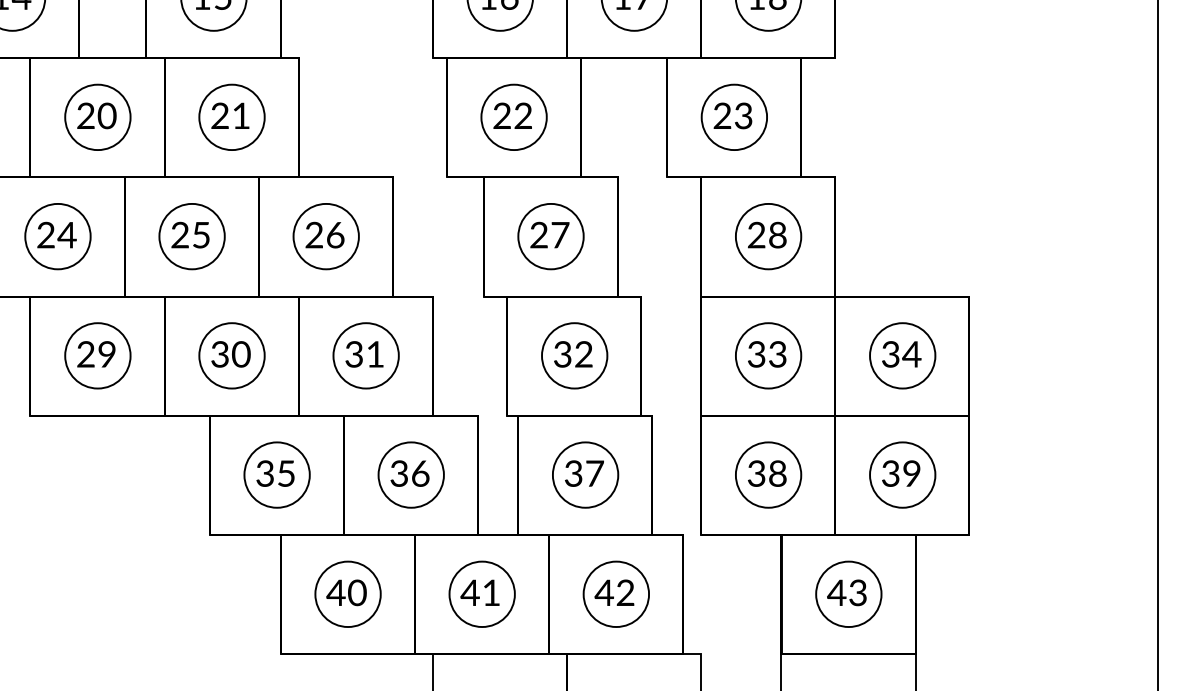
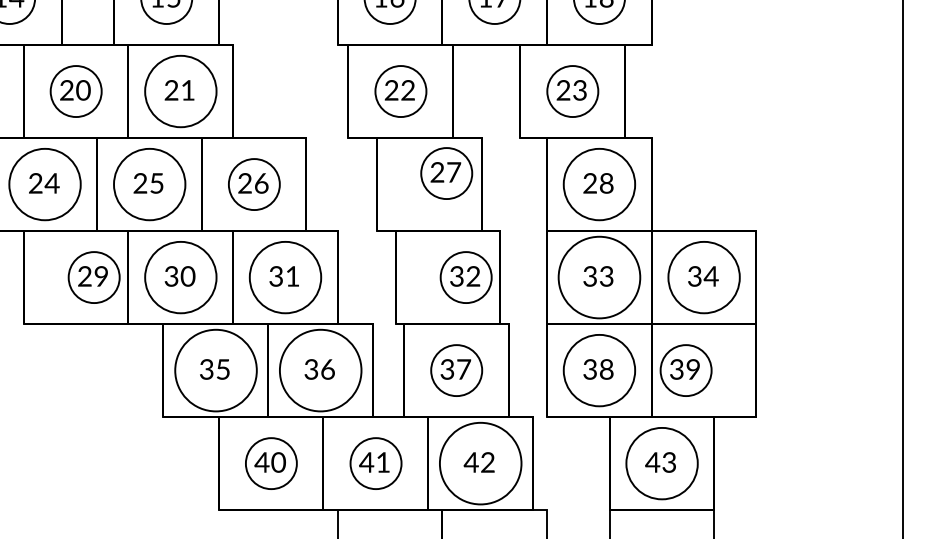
circle: (231, 117) -> (180, 91), size x1.4
circle: (57, 236) -> (44, 184), size x1.4
circle: (191, 236) -> (149, 184), size x1.4
part: (550, 236) -> (446, 173), moved
circle: (767, 236) -> (598, 184), size x1.4
part: (96, 355) -> (93, 277), moved
circle: (231, 355) -> (180, 277), size x1.4
circle: (366, 355) -> (285, 277), size x1.4
part: (573, 355) -> (465, 277), moved
circle: (767, 355) -> (598, 277), size x1.6
circle: (901, 355) -> (703, 277), size x1.4
circle: (276, 474) -> (215, 370), size x1.6
circle: (411, 474) -> (320, 370), size x1.6
circle: (767, 474) -> (598, 370), size x1.4
part: (901, 474) -> (685, 370), moved
circle: (616, 594) -> (480, 463), size x1.6
circle: (848, 594) -> (661, 463), size x1.4

